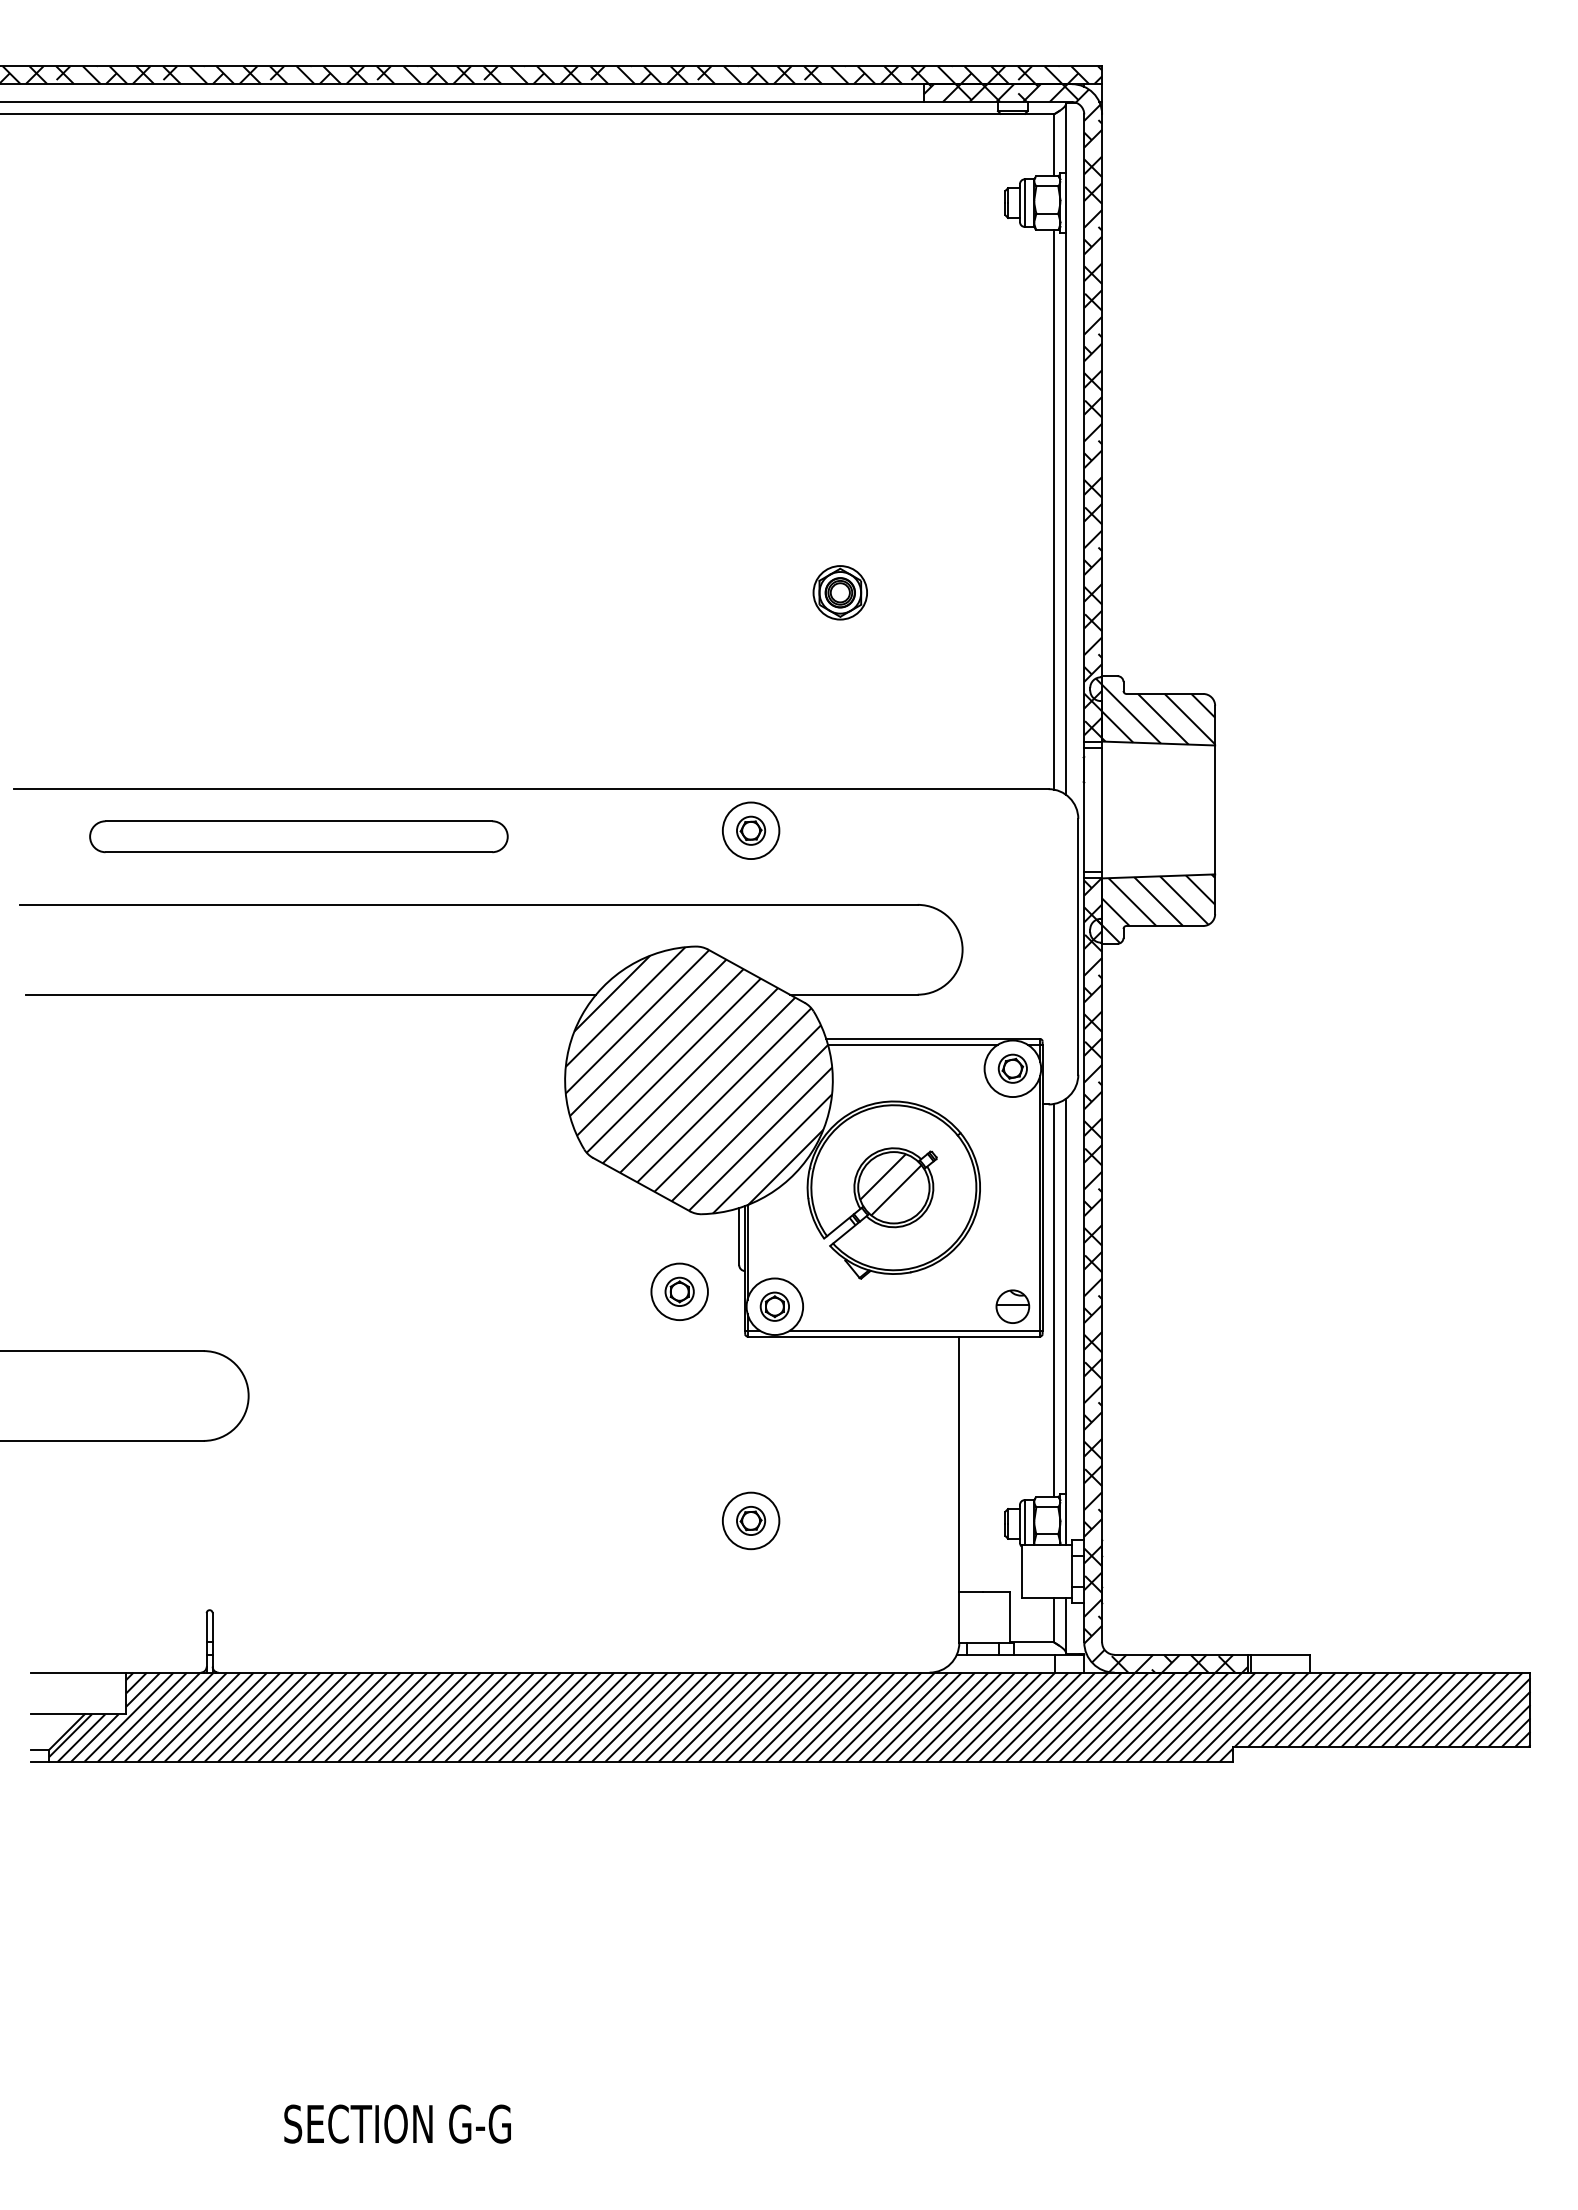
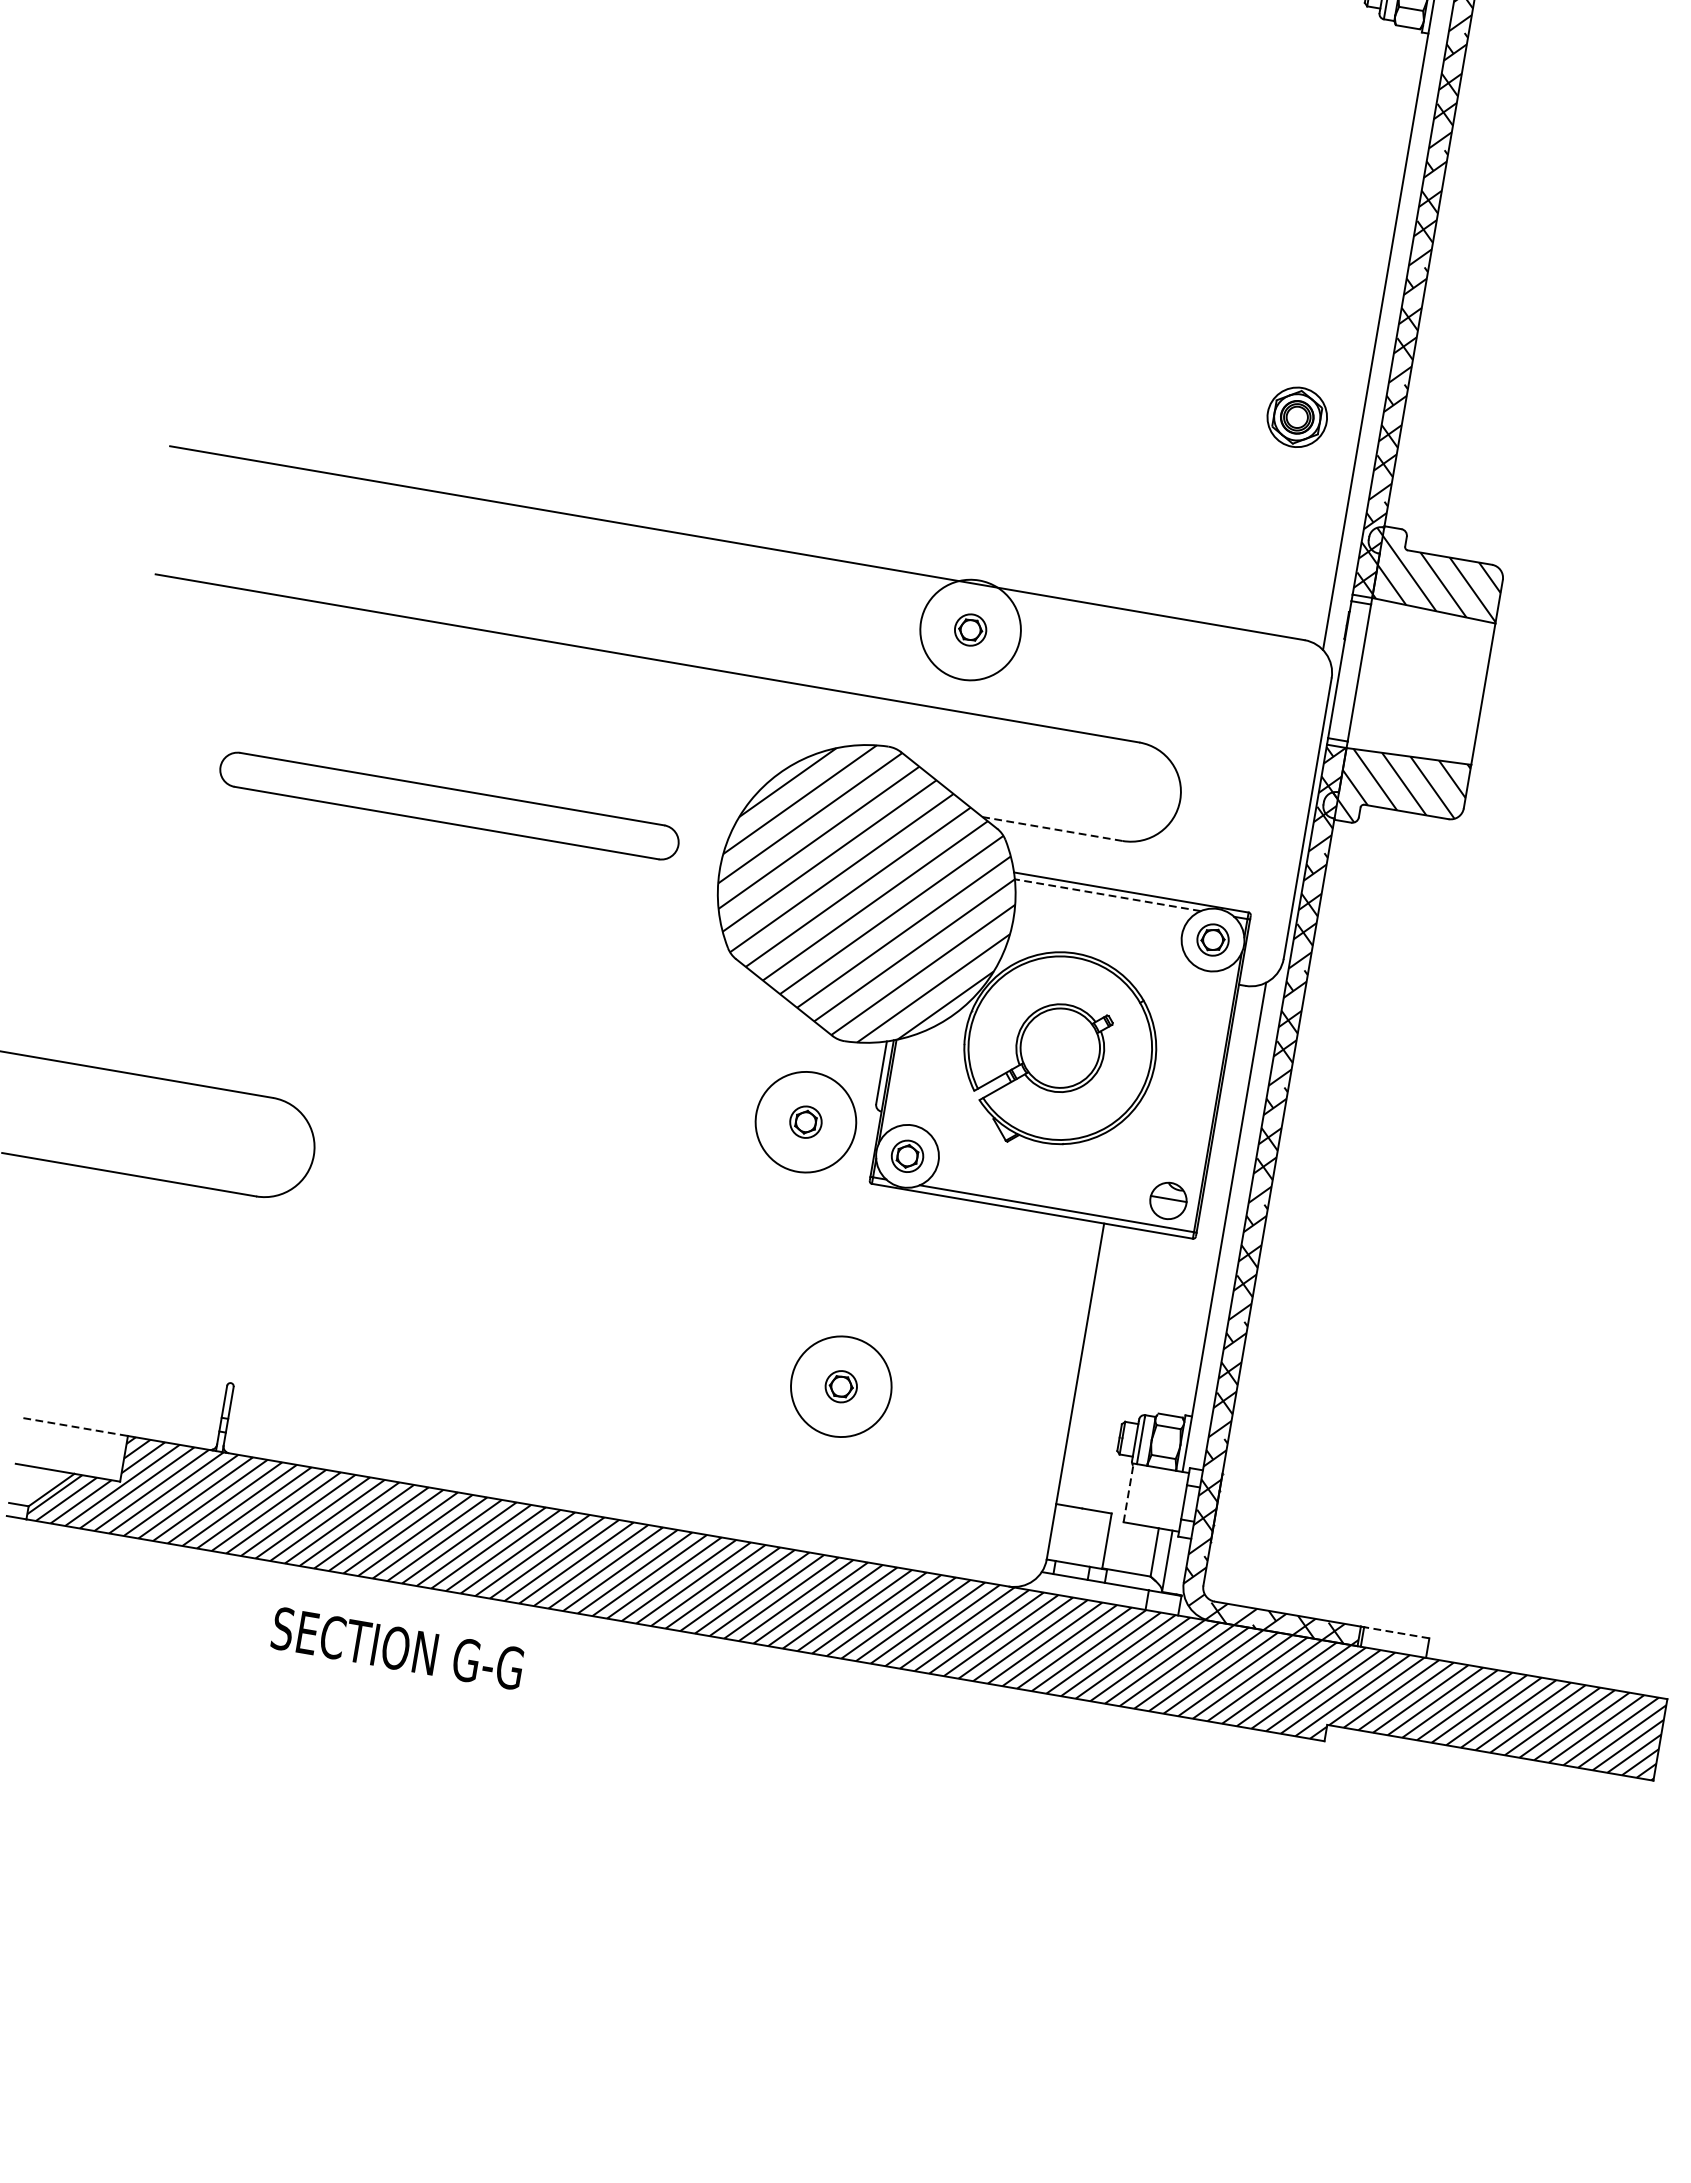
line: (1053, 509) -> (1362, 334), removed
part: (839, 592) -> (1296, 416), moved
circle: (750, 830) -> (970, 629), size x1.6
part: (298, 836) -> (449, 805), moved
line: (310, 994) -> (456, 726), removed
line: (853, 994) -> (1052, 828), solid -> dashed
line: (912, 1044) -> (1107, 894), solid -> dashed
hatch: (890, 1184) -> (1057, 1043), removed
circle: (679, 1291) -> (805, 1121), size x1.6
line: (1053, 1300) -> (1214, 1201), removed
circle: (750, 1520) -> (840, 1386), size x1.6
line: (1021, 1571) -> (1128, 1492), solid -> dashed
line: (1280, 1654) -> (1396, 1632), solid -> dashed
line: (78, 1672) -> (75, 1426), solid -> dashed
text: (397, 2123) -> (397, 1647), moved

